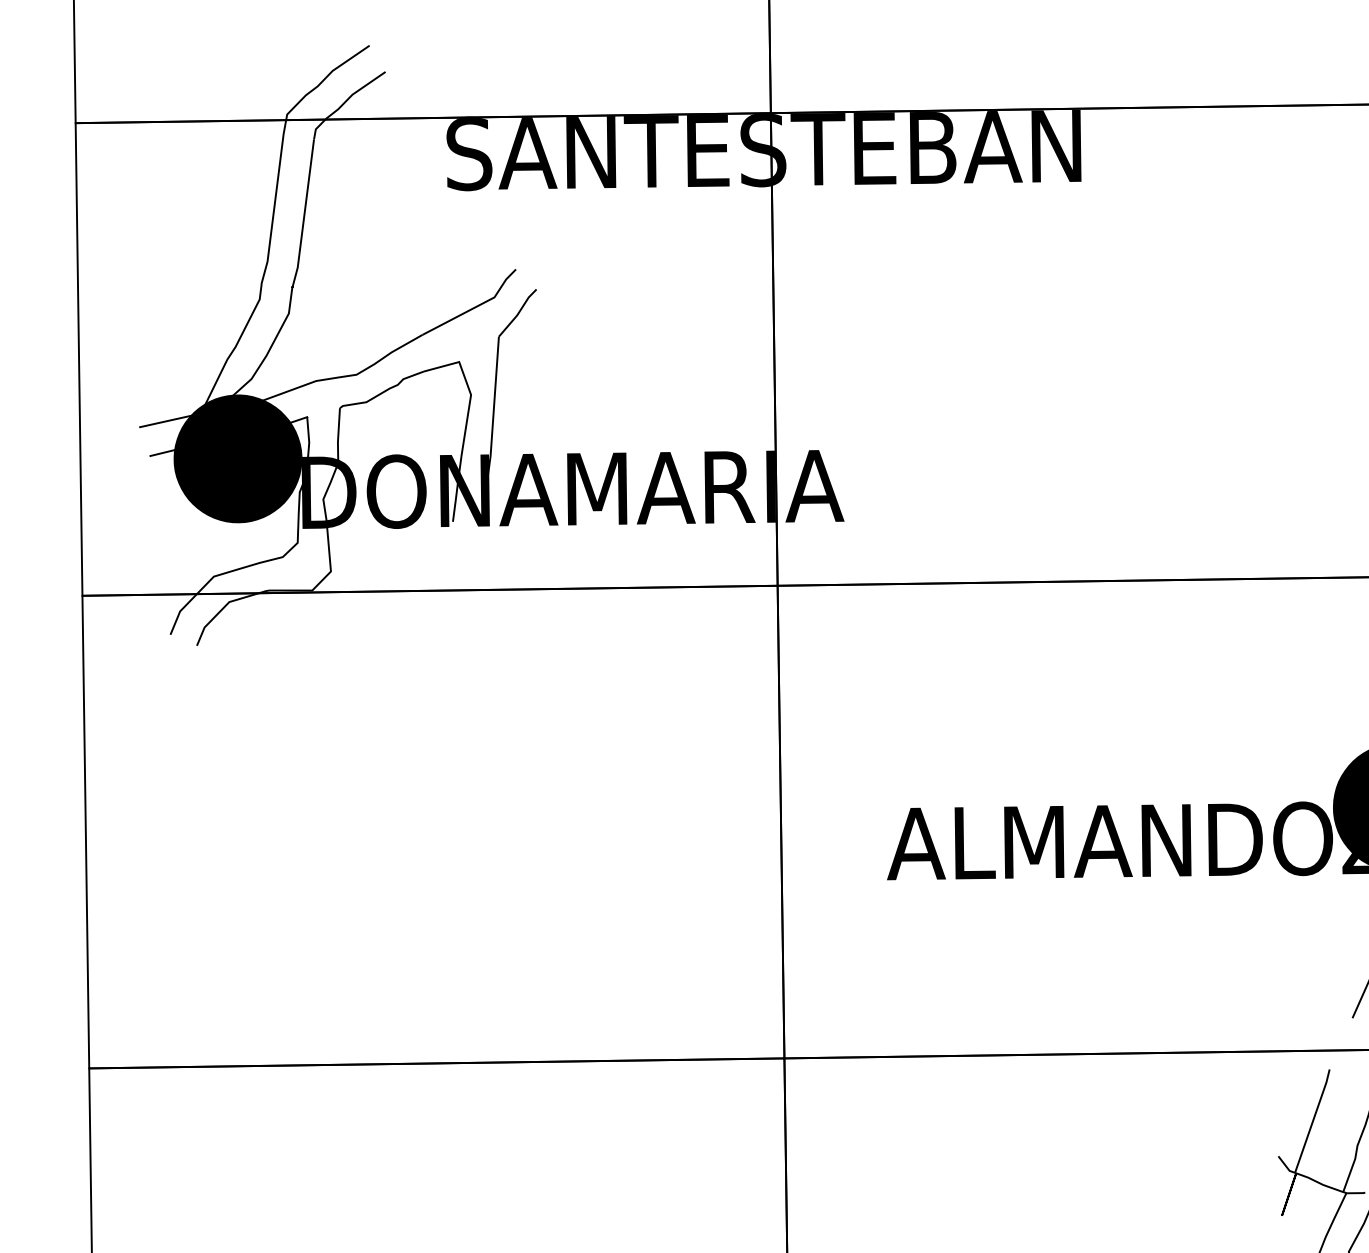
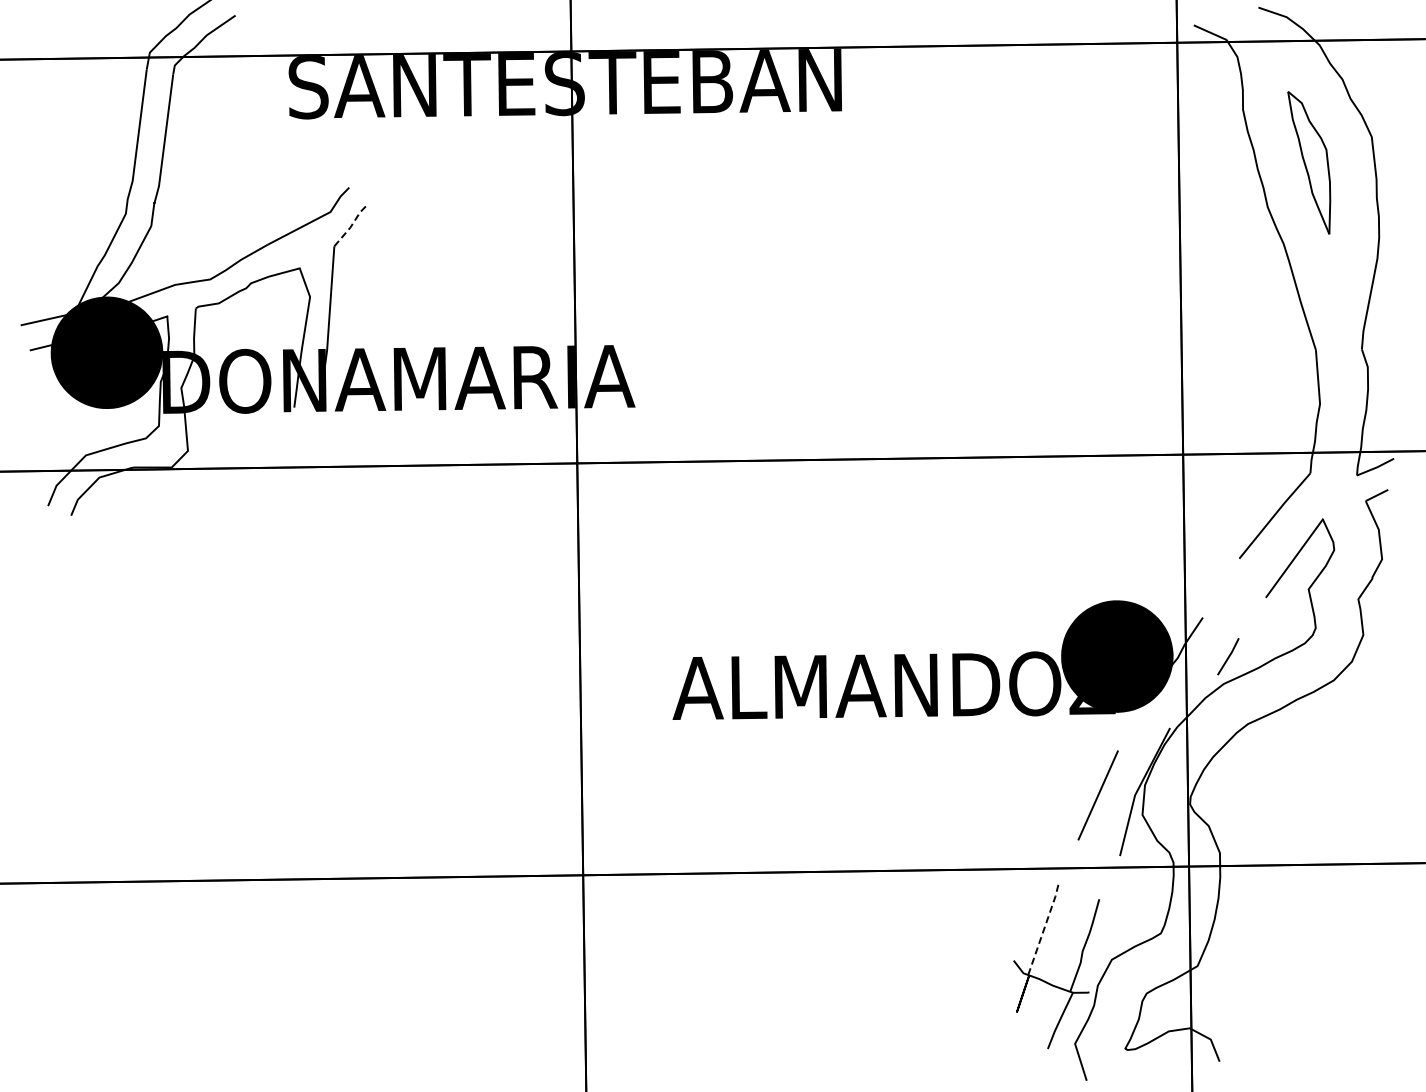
line: (518, 313) -> (351, 226), solid -> dashed
line: (1312, 1121) -> (1043, 930), solid -> dashed

